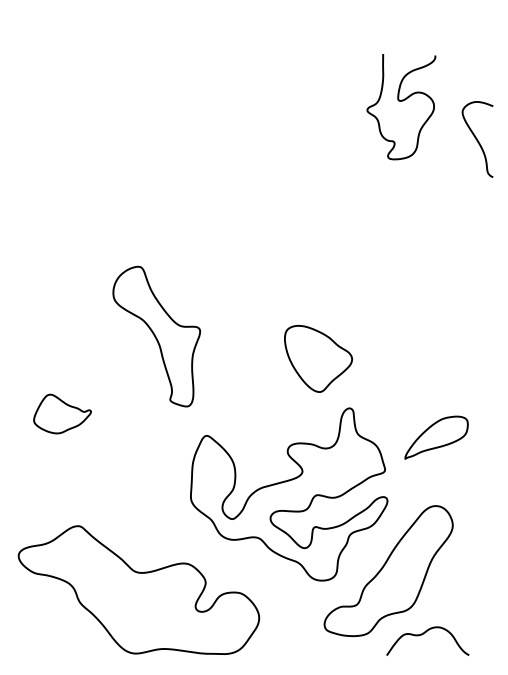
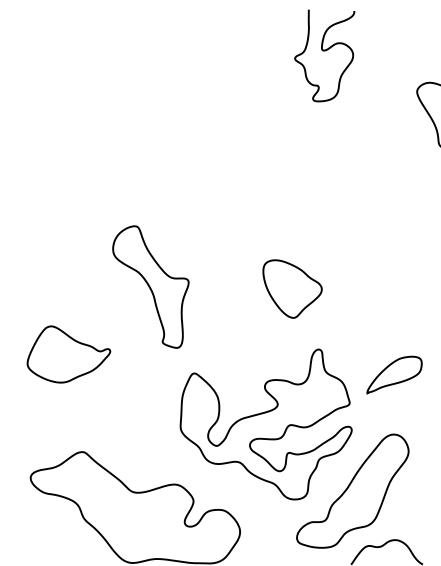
curve: (401, 101) -> (324, 51), moved
part: (318, 358) -> (292, 288), moved
part: (62, 413) -> (68, 353), size x1.67

